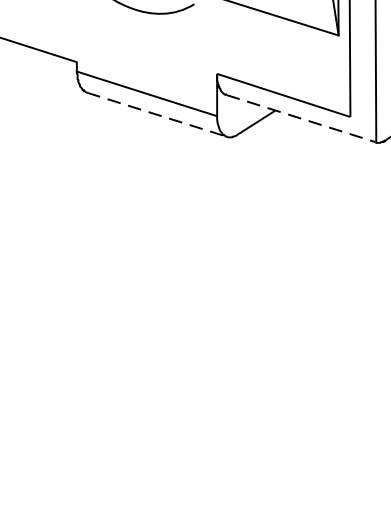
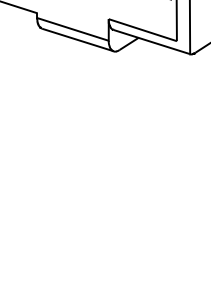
line: (157, 115) -> (78, 40), dashed -> solid
line: (300, 119) -> (151, 42), dashed -> solid

